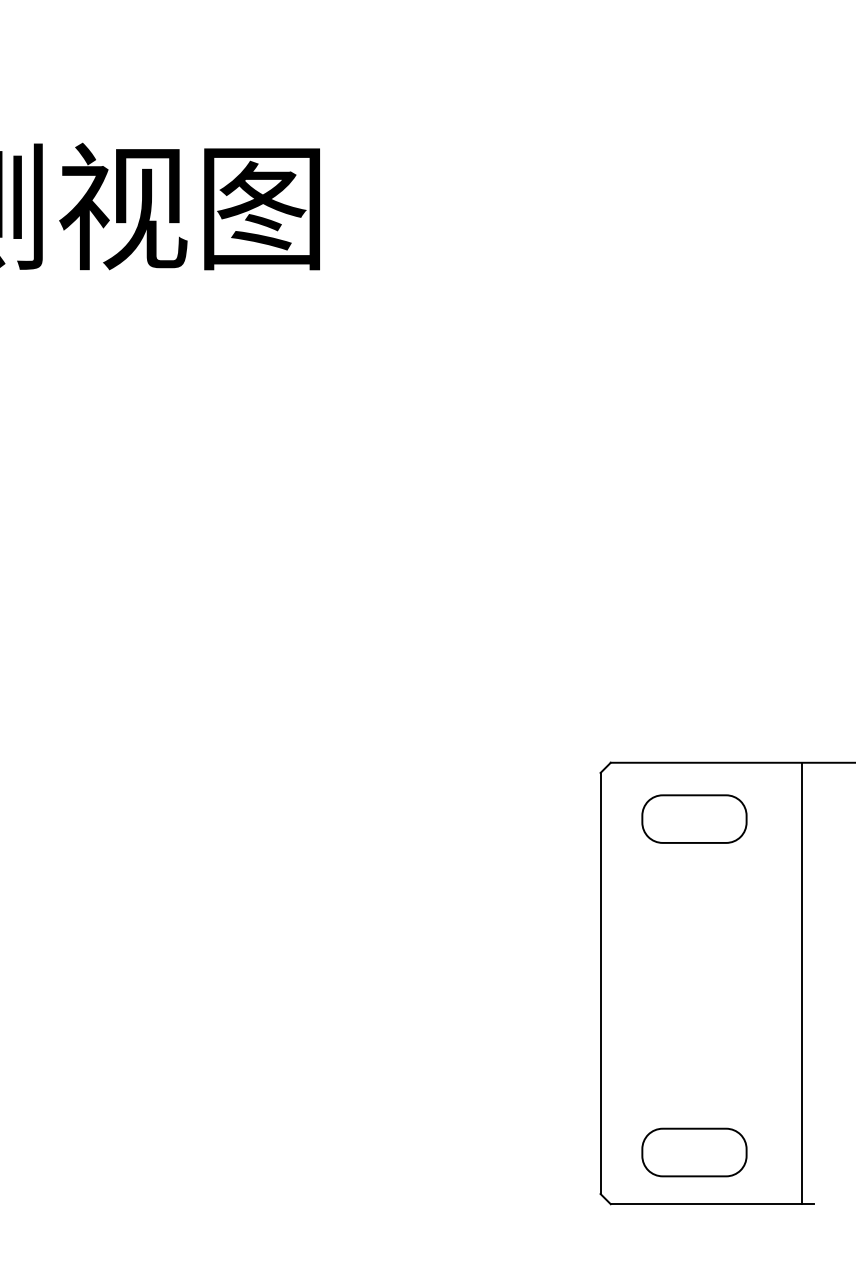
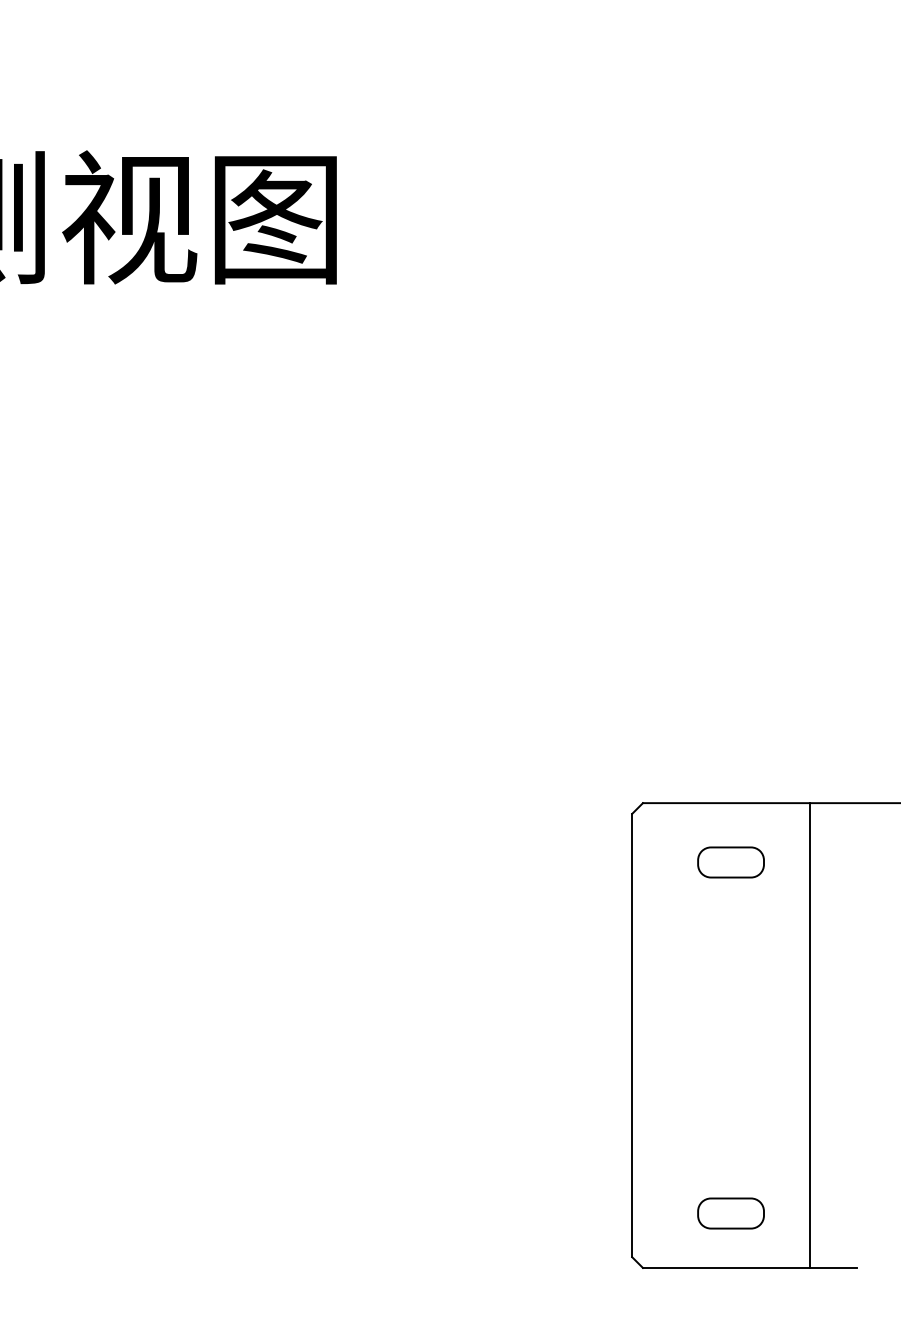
part: (693, 819) -> (730, 862), size x0.6
line: (801, 983) -> (809, 1035), moved
part: (693, 1152) -> (730, 1213), size x0.6

